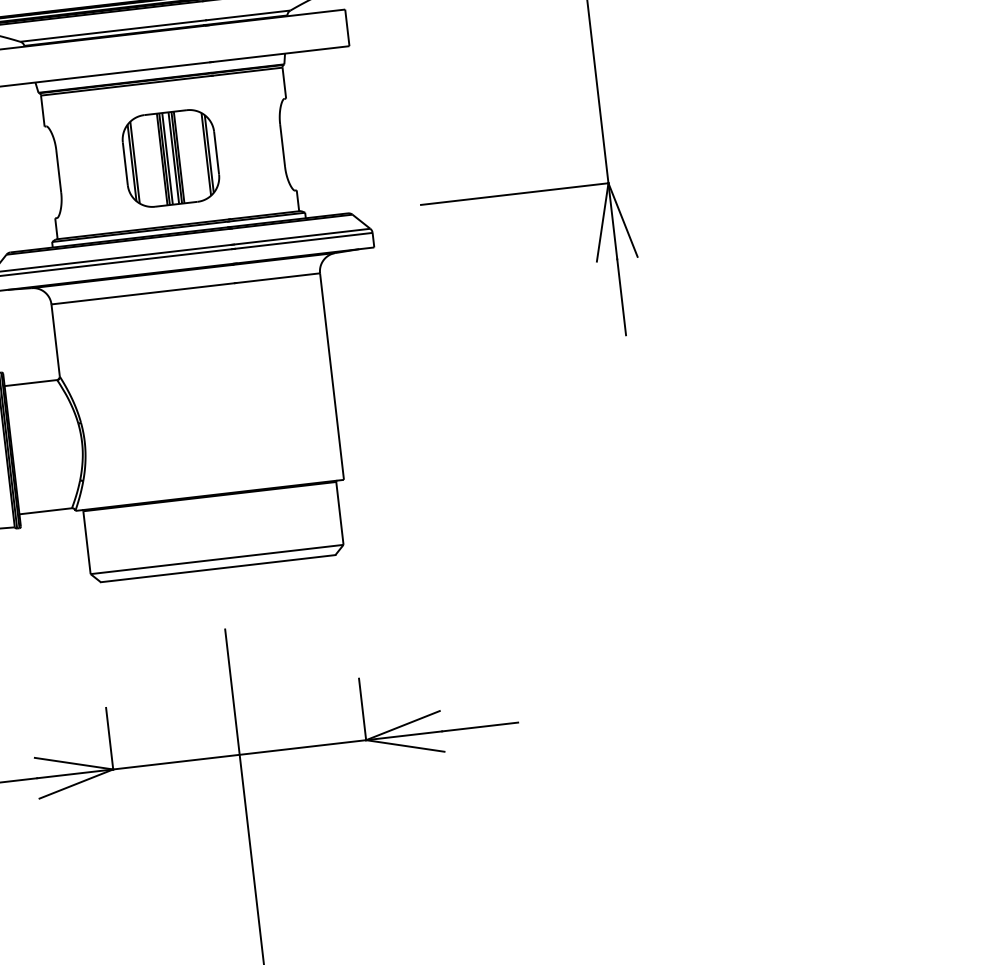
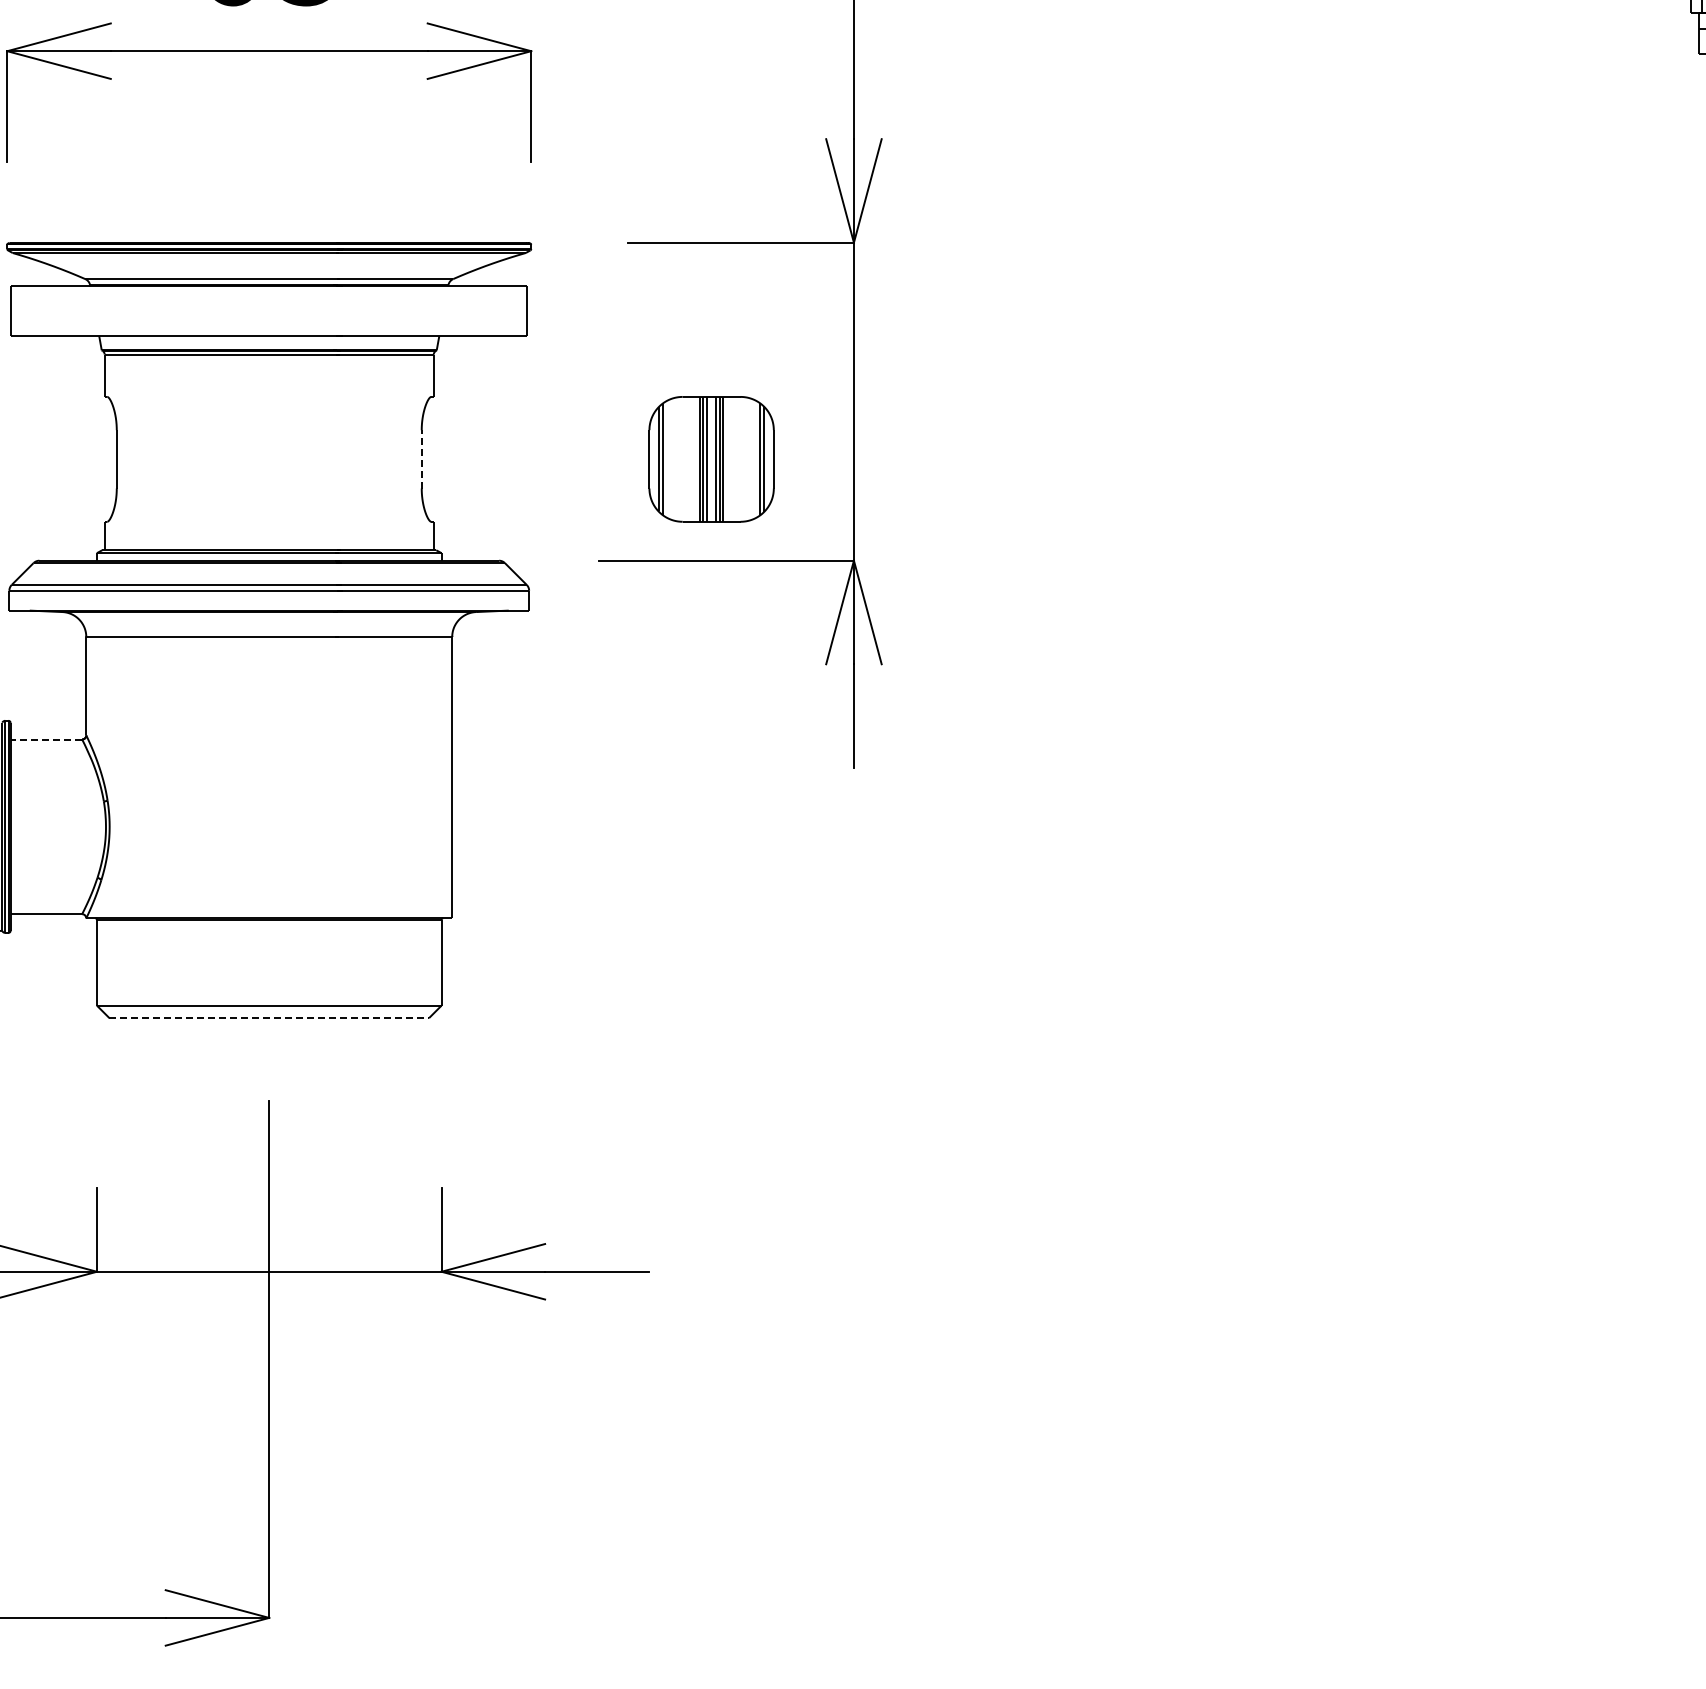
line: (282, 144) -> (421, 458), solid -> dashed
part: (170, 158) -> (711, 459), moved
line: (30, 383) -> (46, 739), solid -> dashed
line: (218, 568) -> (269, 1018), solid -> dashed

